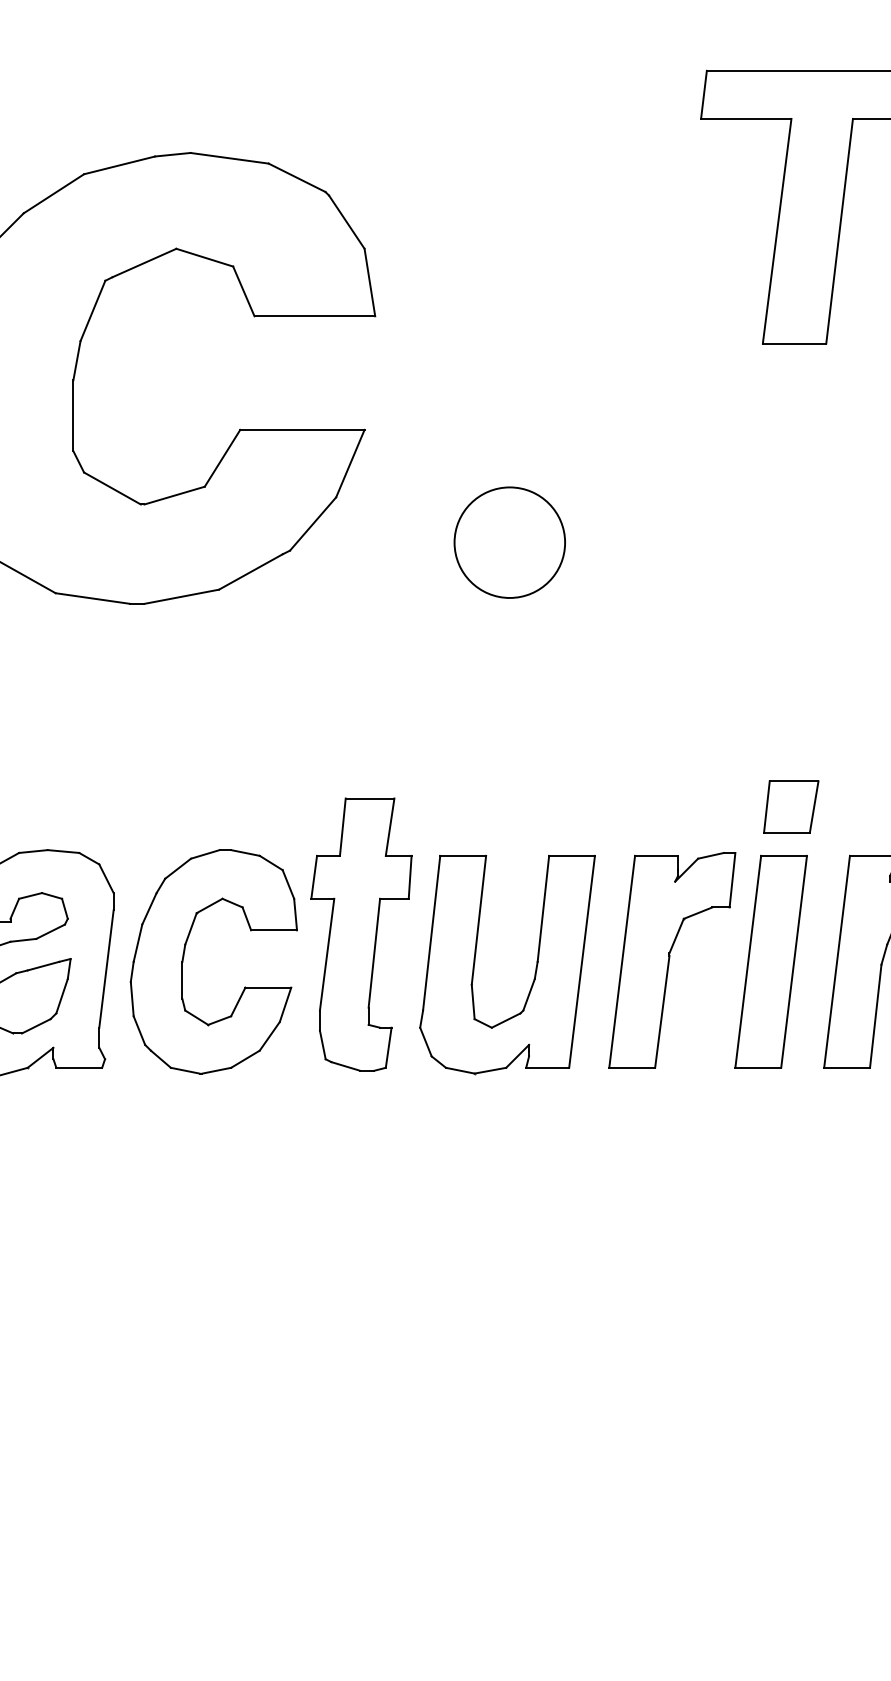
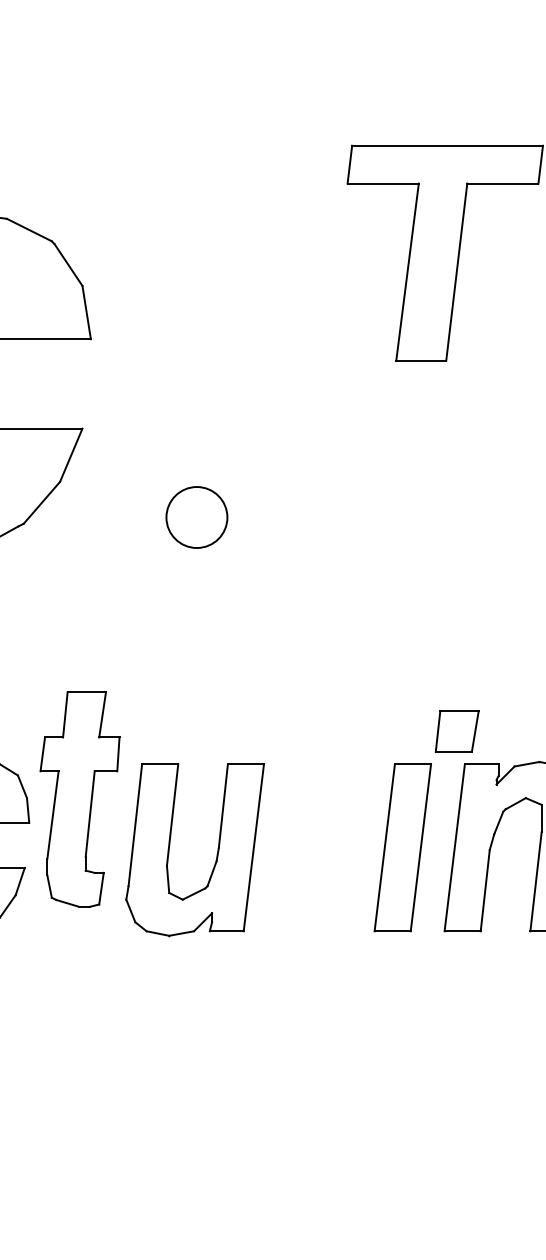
circle: (509, 542) -> (196, 517), size x0.7
part: (791, 806) -> (457, 730), moved
part: (361, 934) -> (80, 799), moved
part: (672, 960) -> (325, 846), removed

